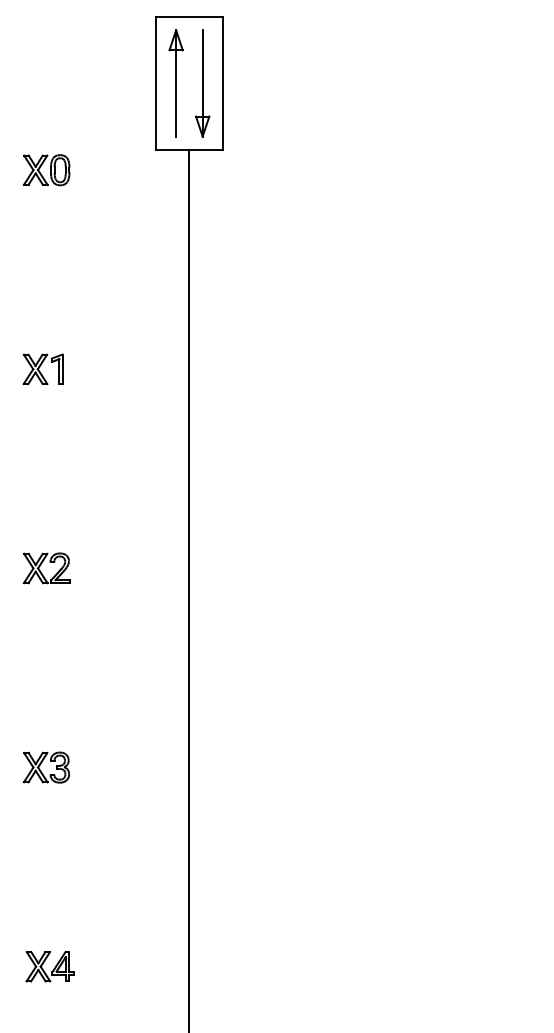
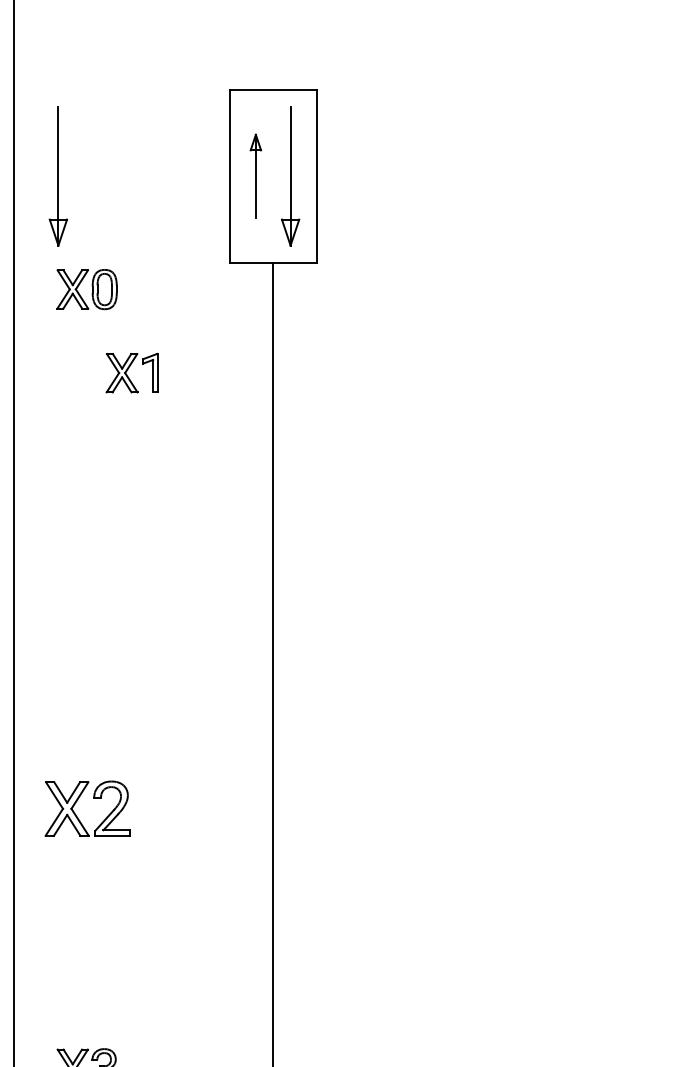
part: (24, 83) -> (58, 176), added
part: (175, 83) -> (255, 176), size x0.6
part: (42, 369) -> (131, 373), moved
part: (46, 568) -> (86, 809), size x1.4

